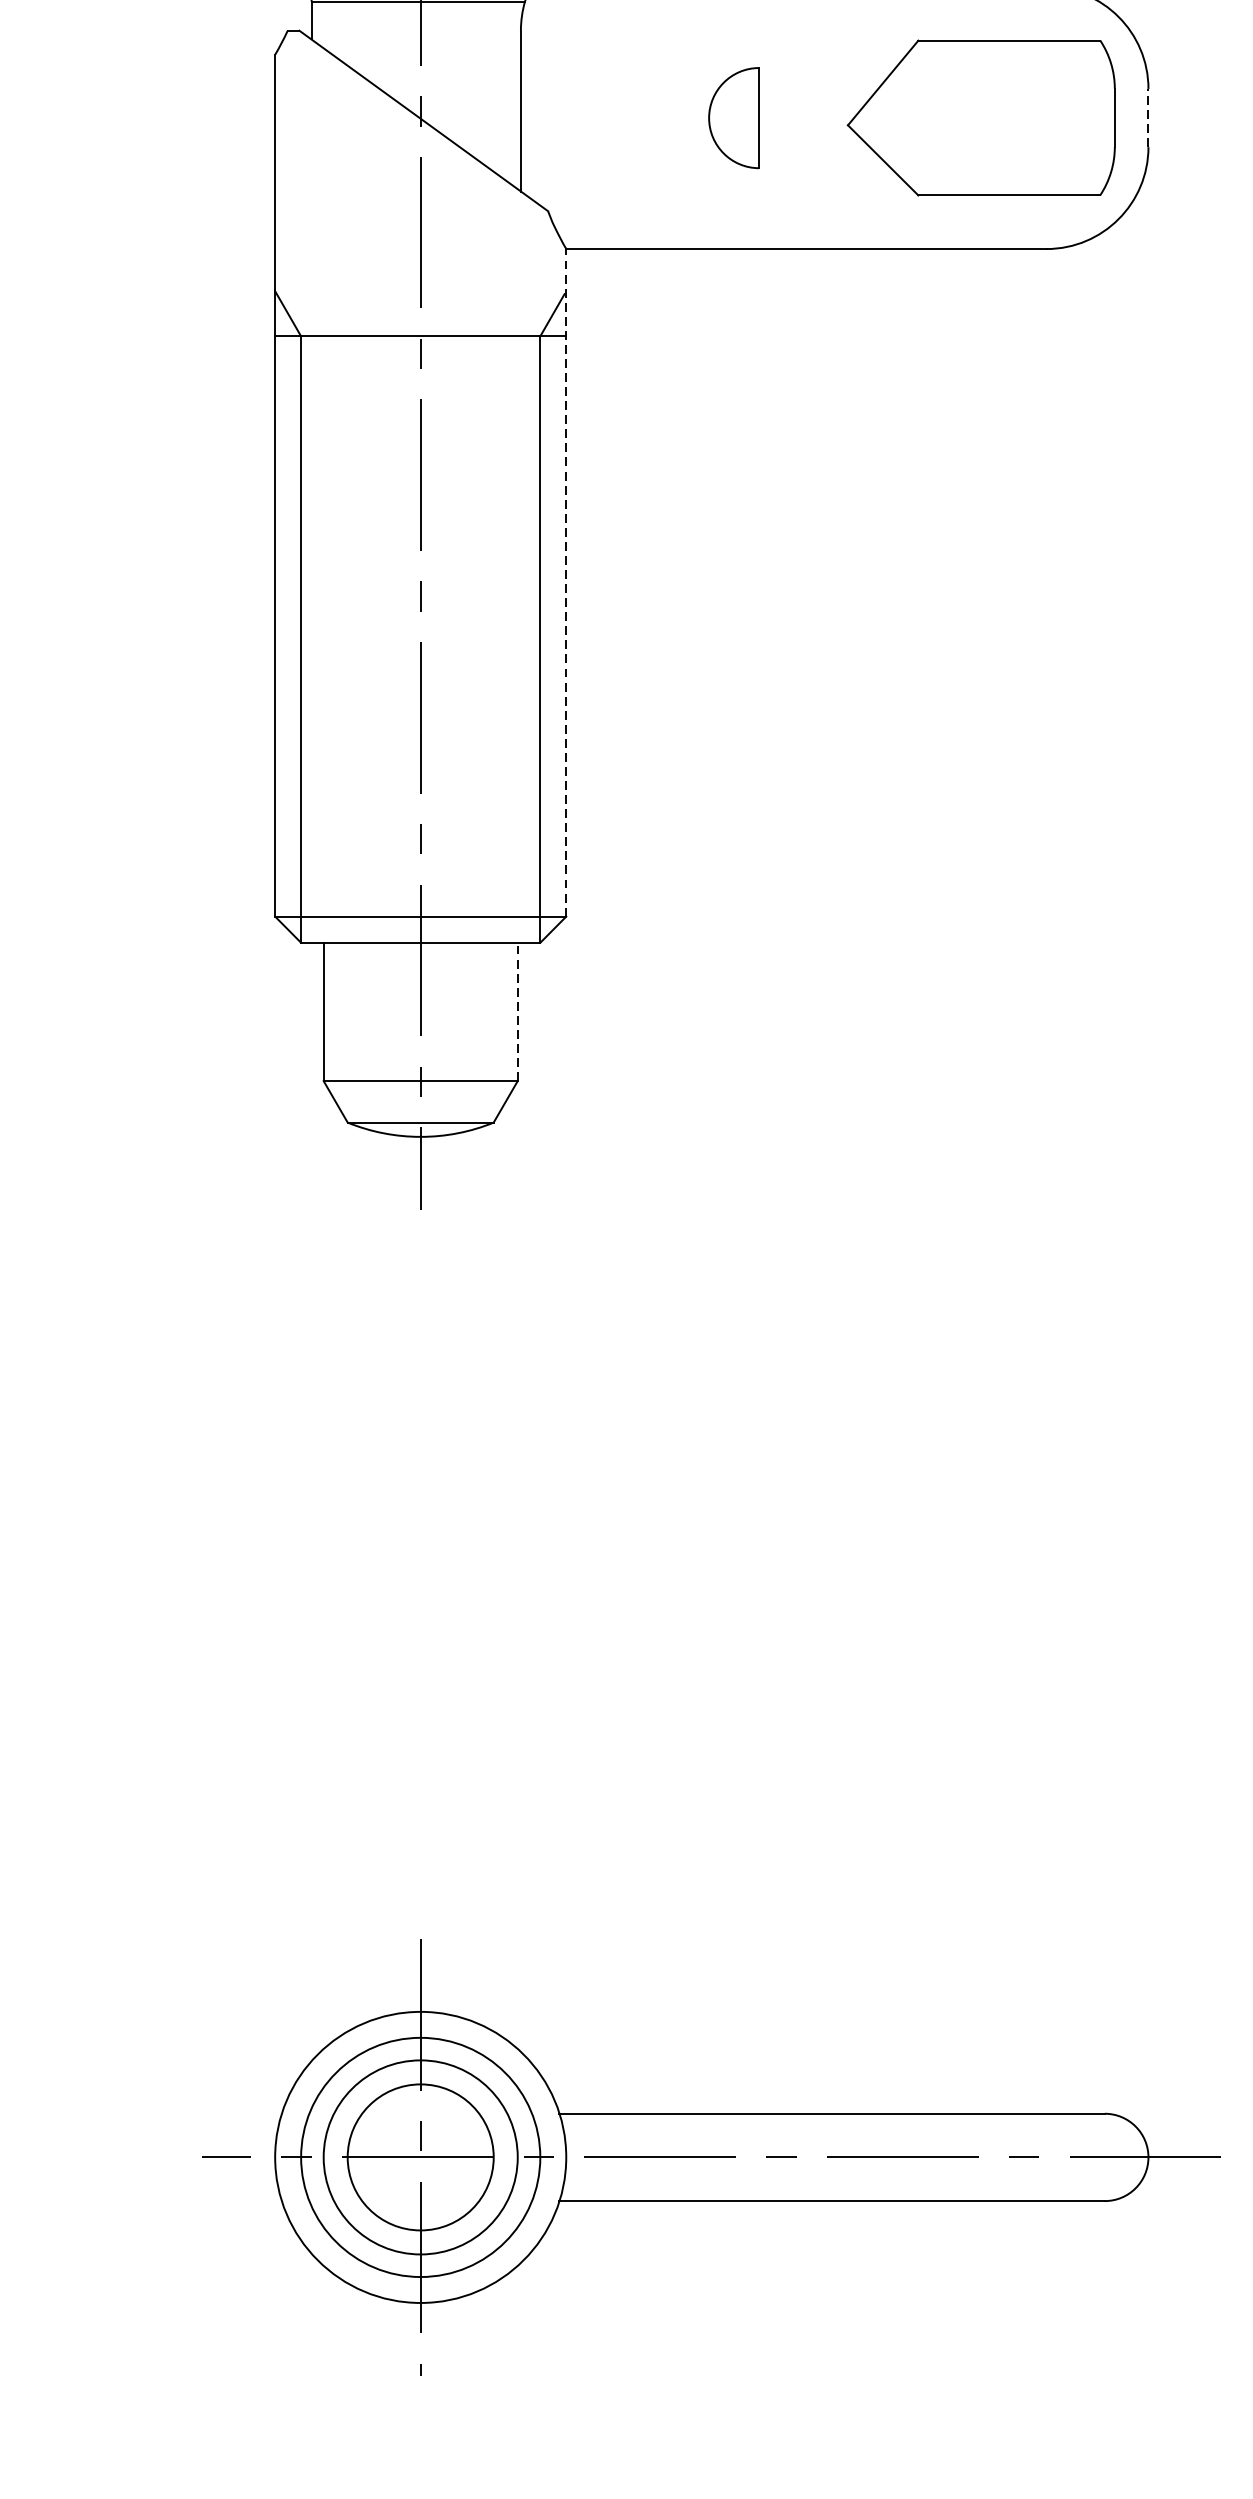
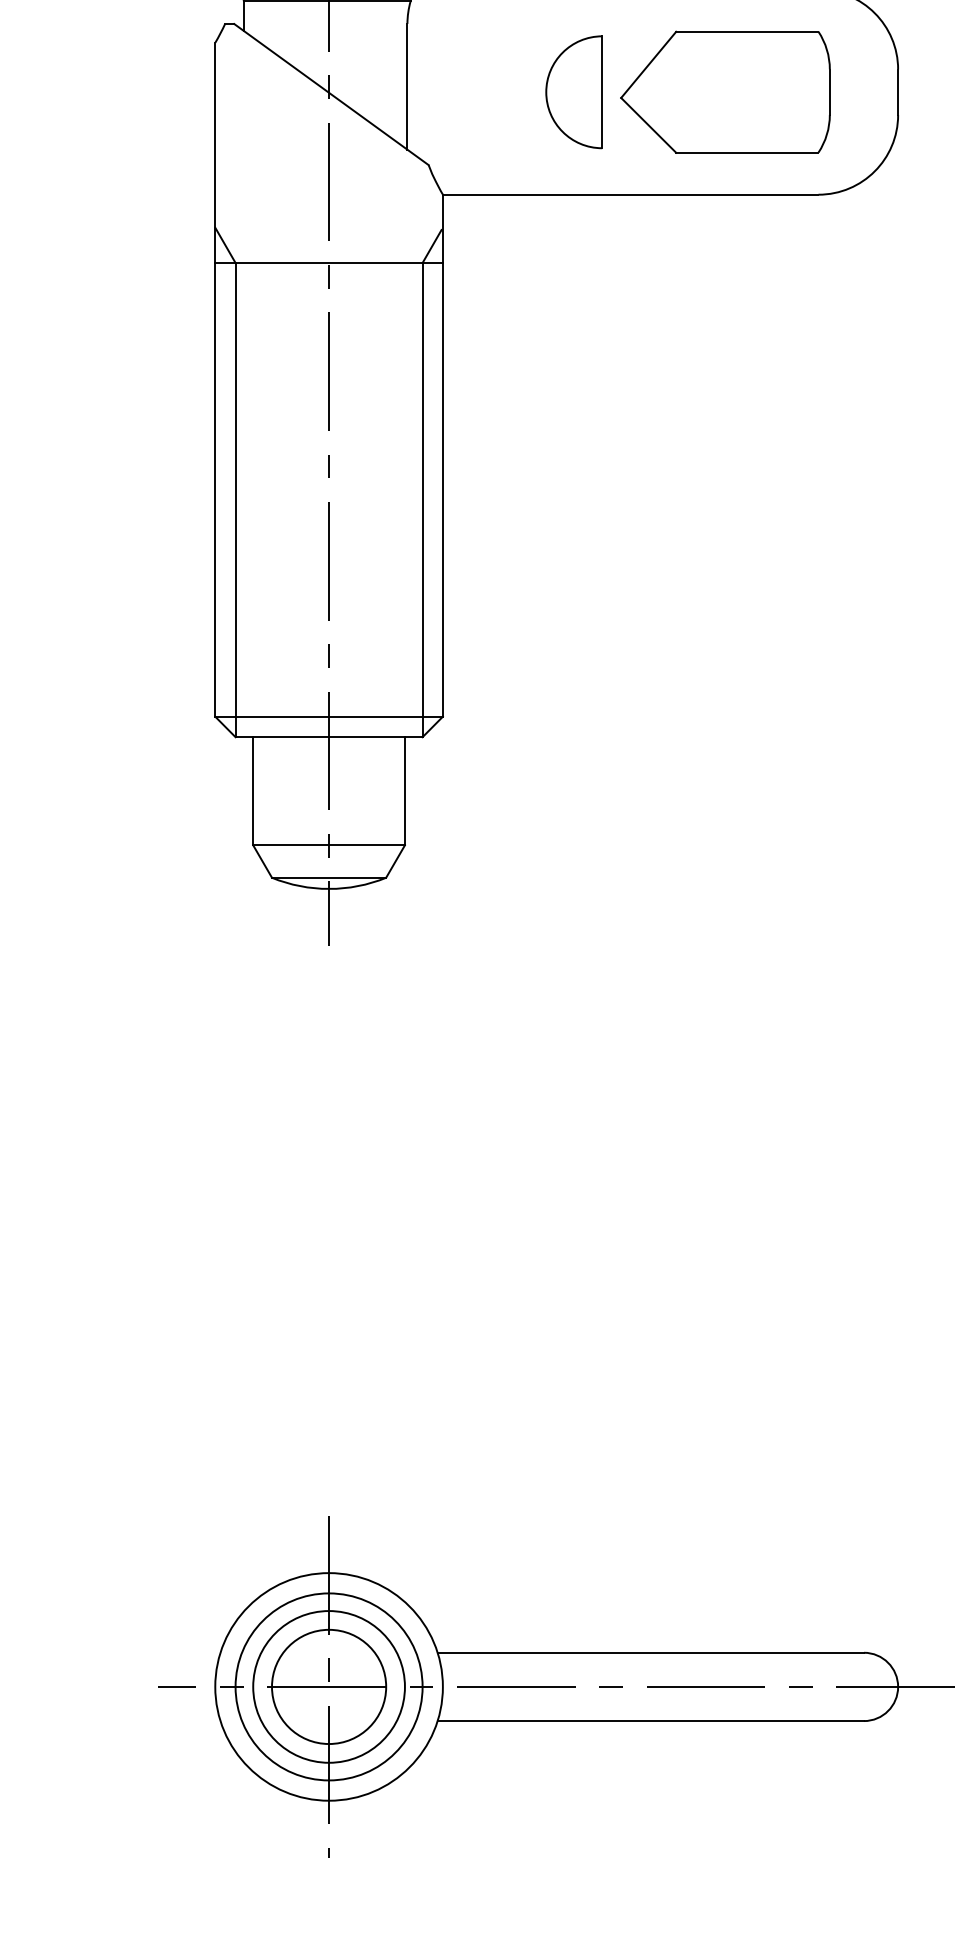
part: (981, 117) -> (725, 91), moved
part: (733, 118) -> (573, 92), size x1.43
line: (1148, 118) -> (898, 92), dashed -> solid
line: (565, 582) -> (442, 455), dashed -> solid
line: (517, 1010) -> (404, 790), dashed -> solid

